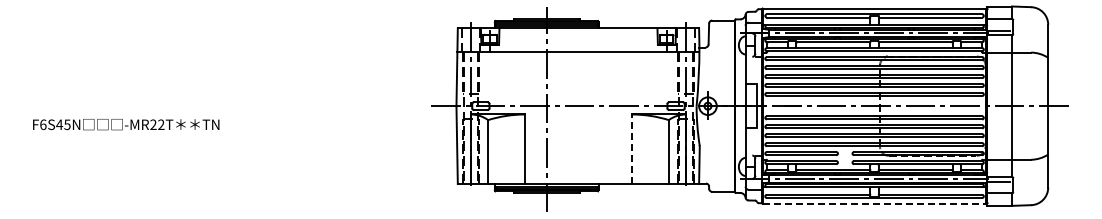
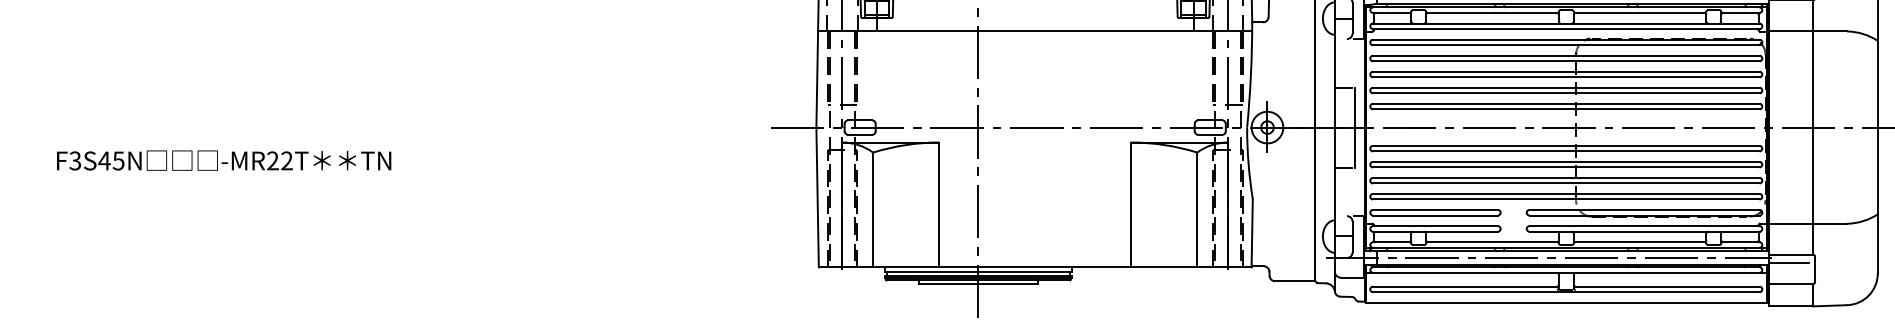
text: (43, 124) -> (75, 160), F6S45N -> F3S45N
line: (631, 149) -> (1130, 205), dashed -> solid
line: (874, 203) -> (1566, 302), dashed -> solid

